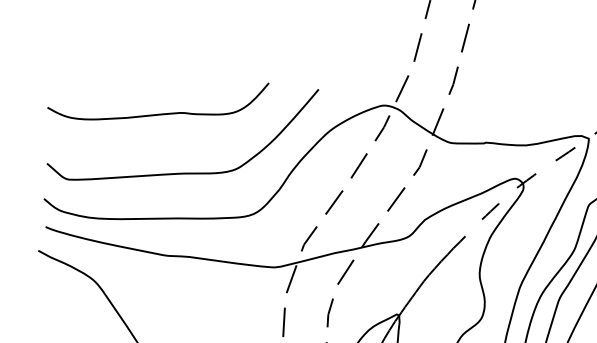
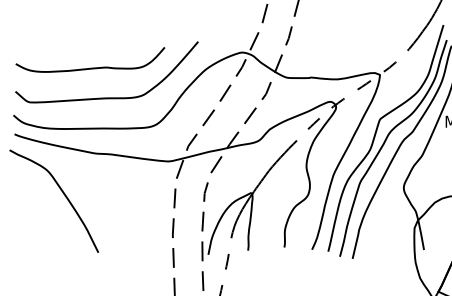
curve: (158, 112) -> (90, 67), moved

